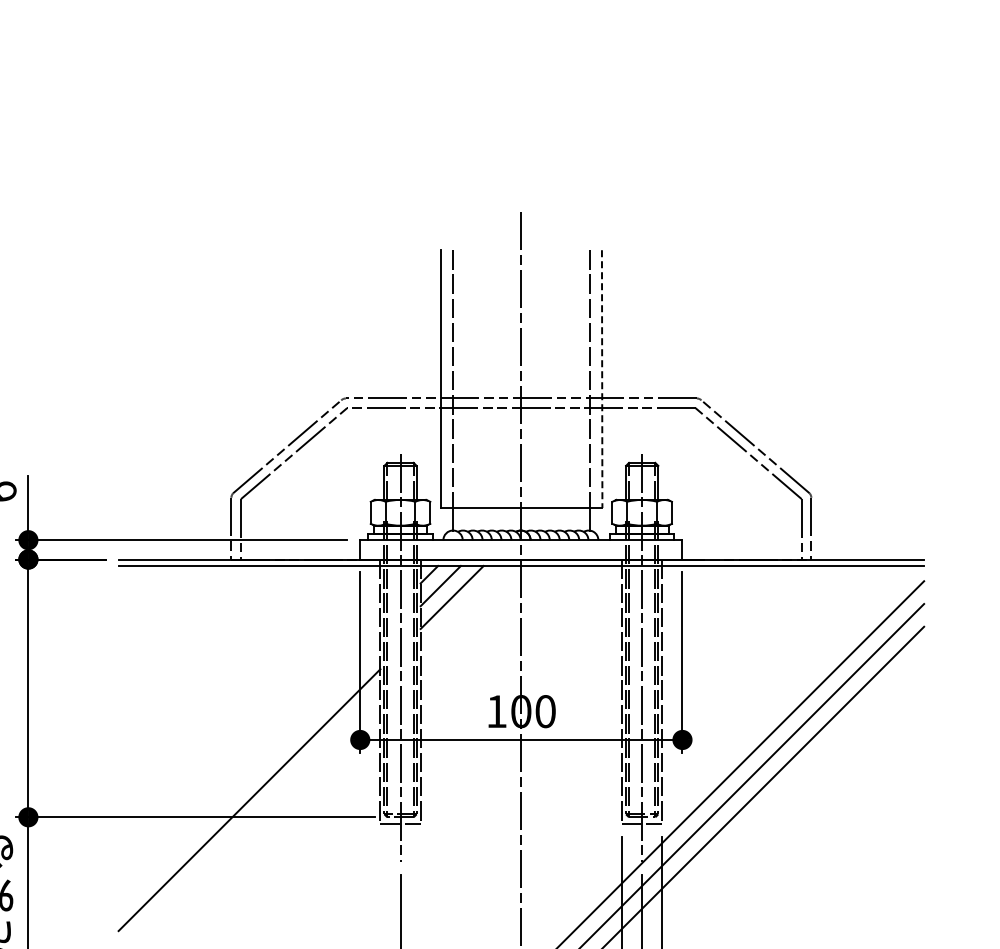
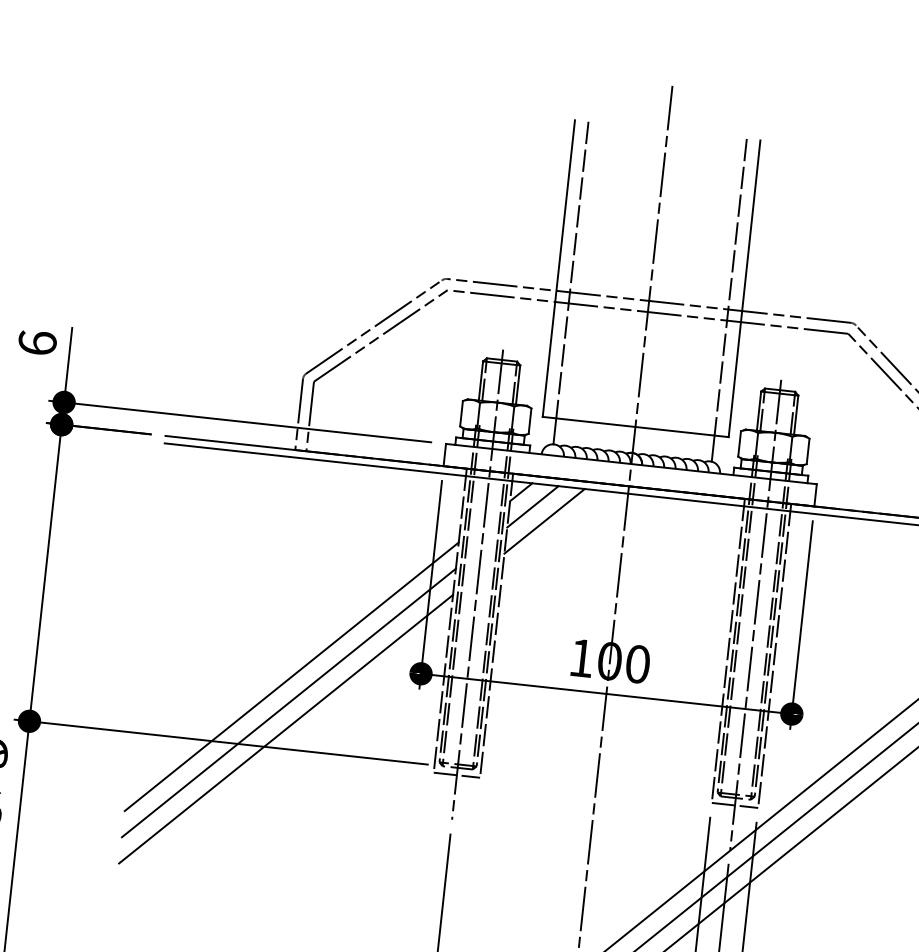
line: (602, 379) -> (744, 289), dashed -> solid
line: (249, 754) -> (291, 676), added
line: (249, 777) -> (288, 703), added

